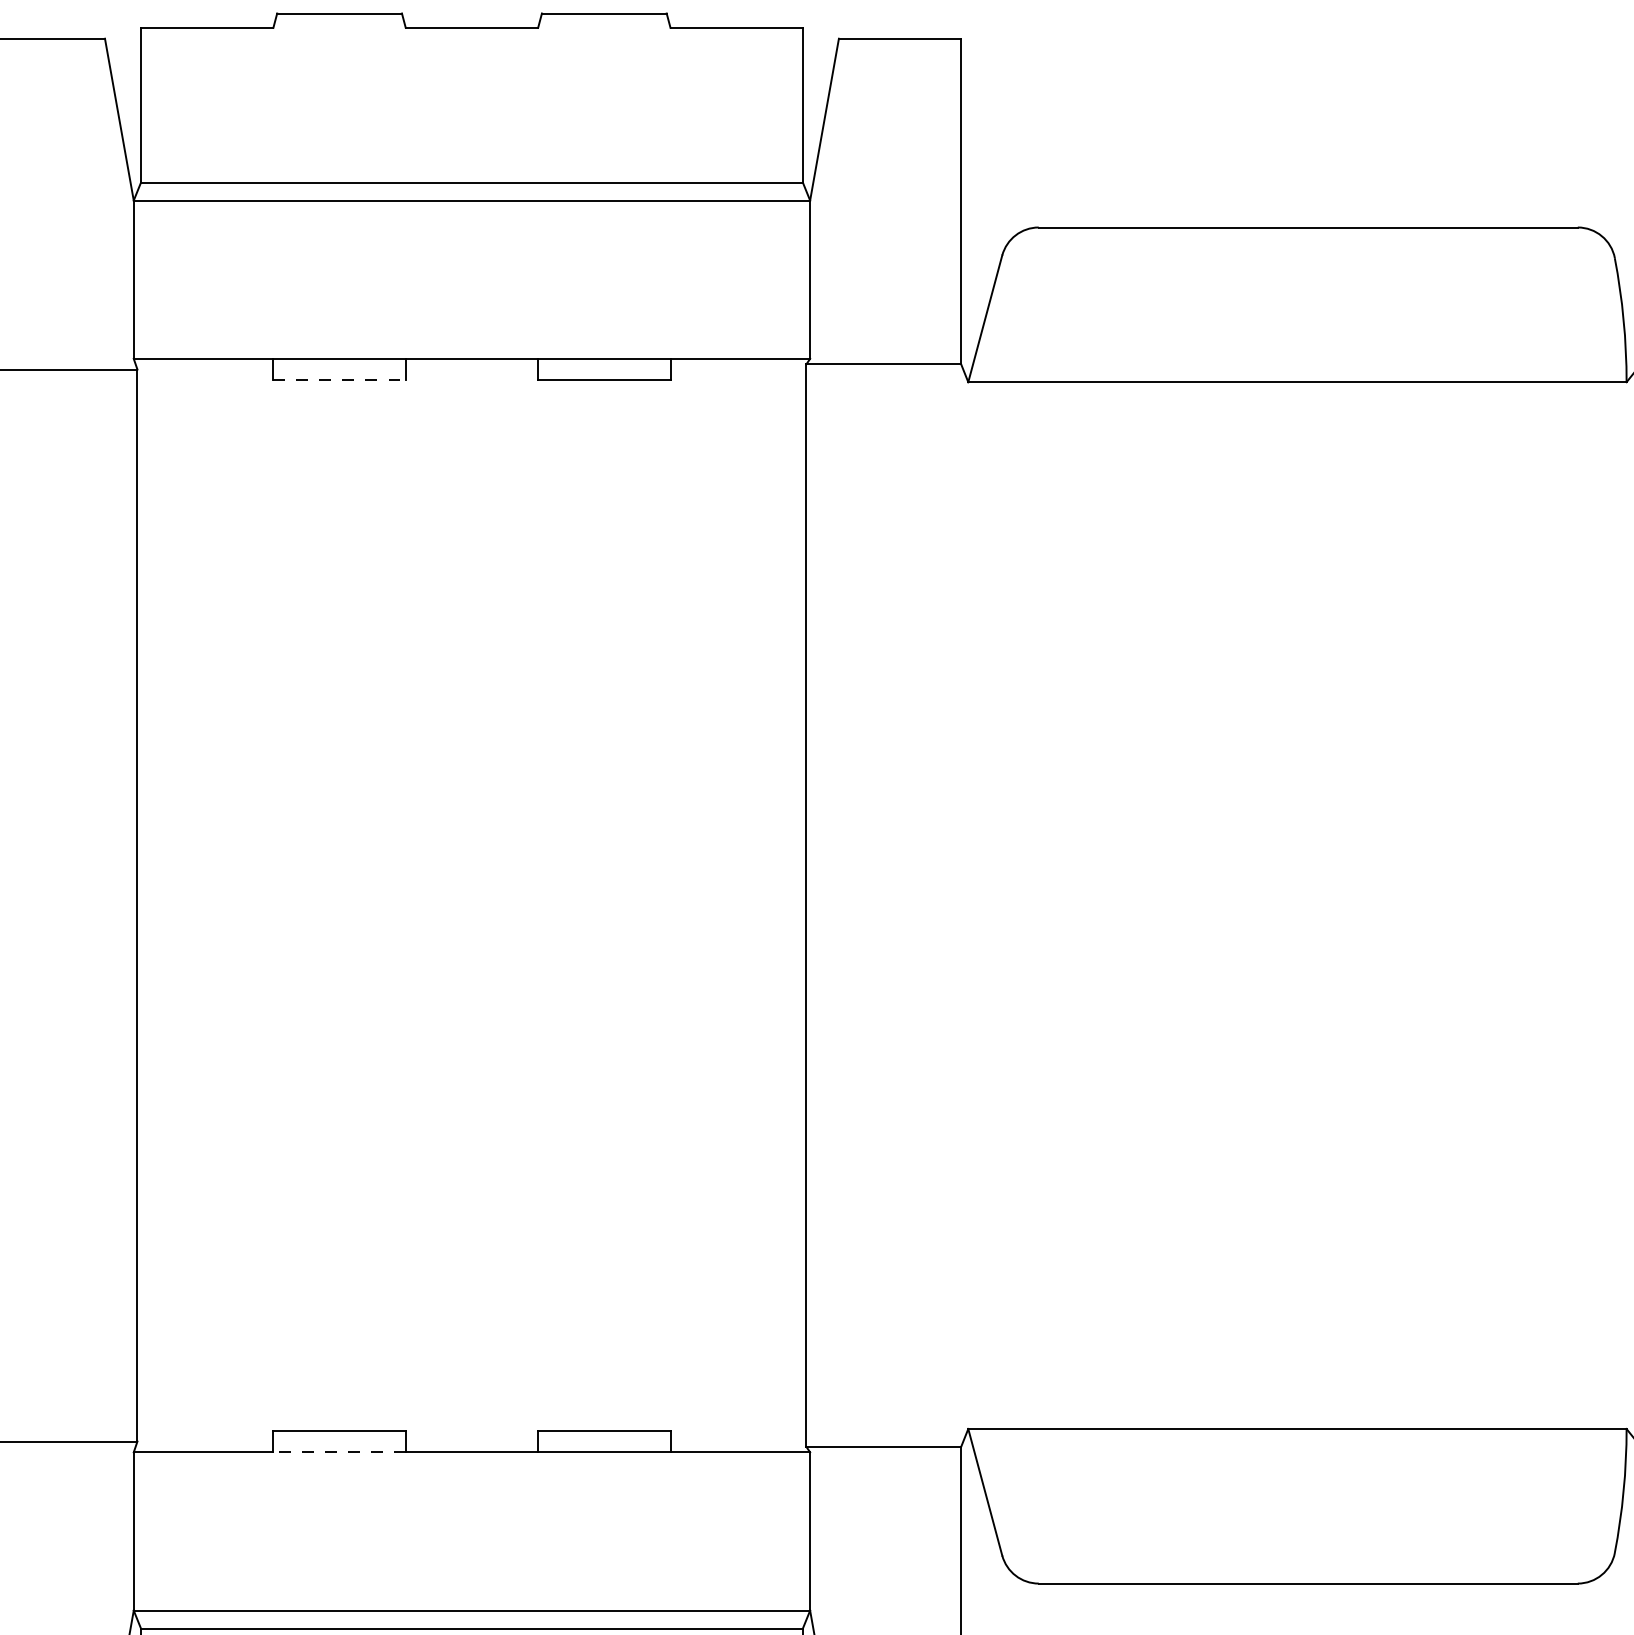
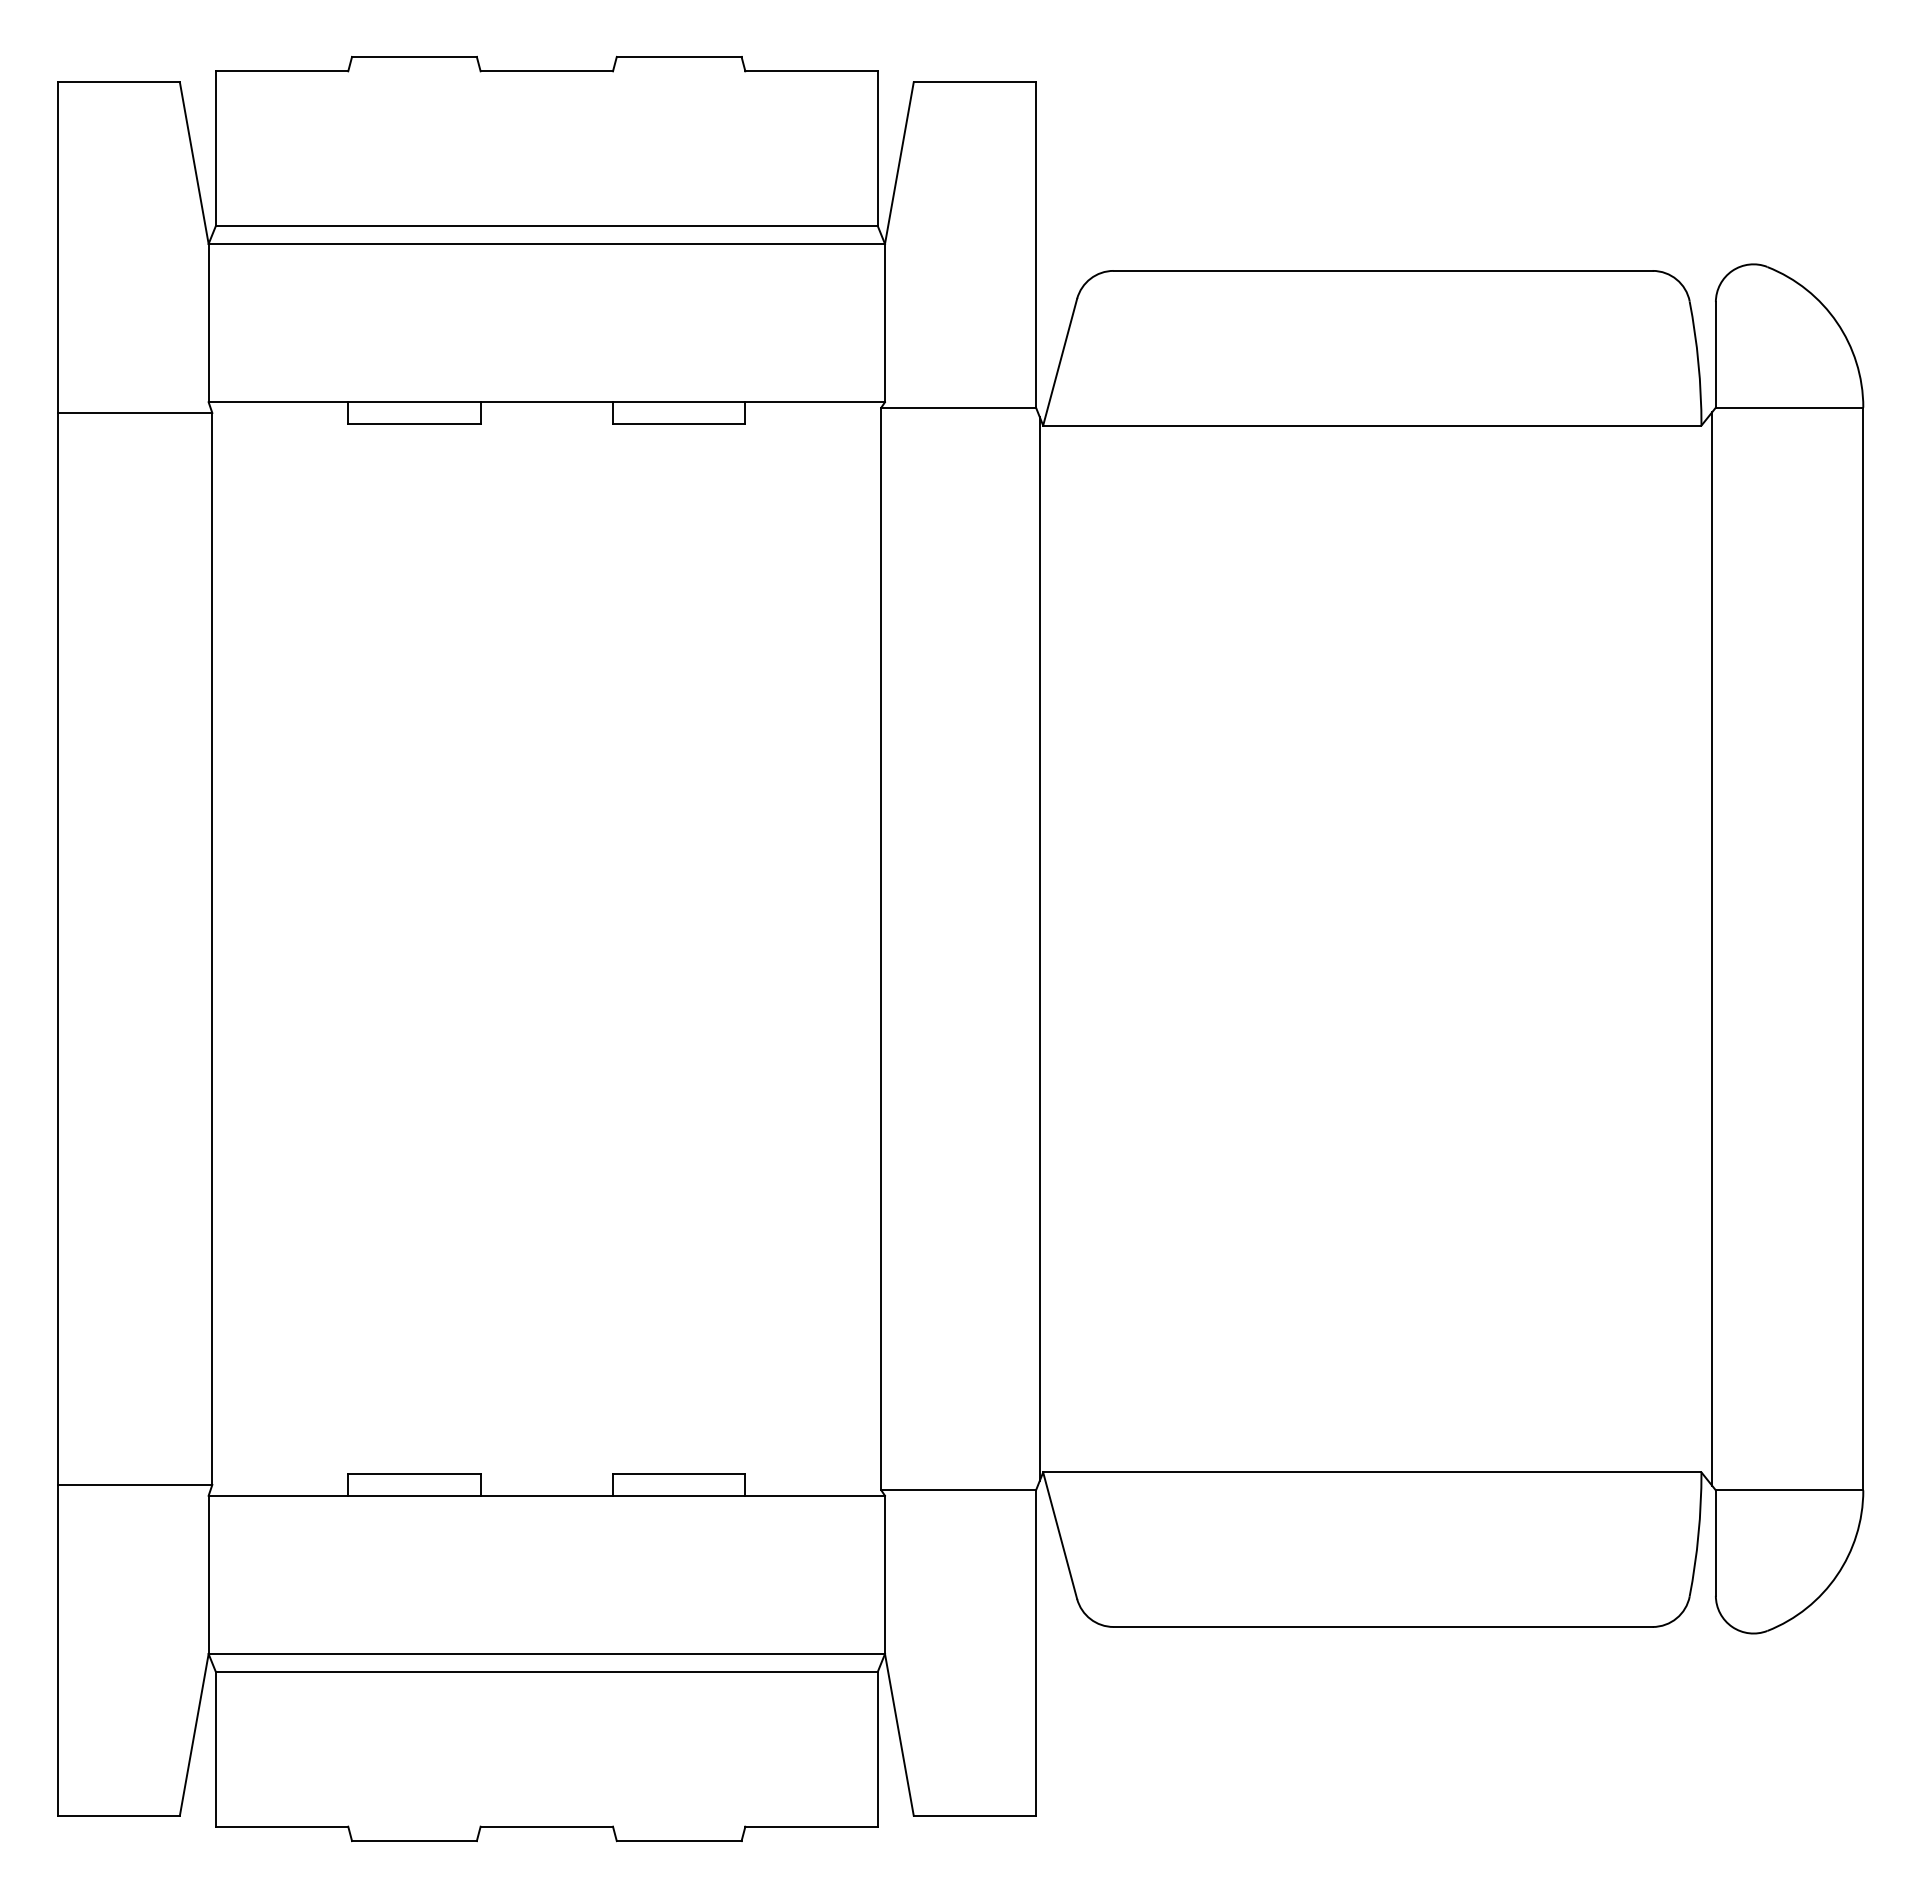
line: (339, 380) -> (414, 423), dashed -> solid
line: (964, 905) -> (1039, 948), added
line: (338, 1452) -> (413, 1495), dashed -> solid

